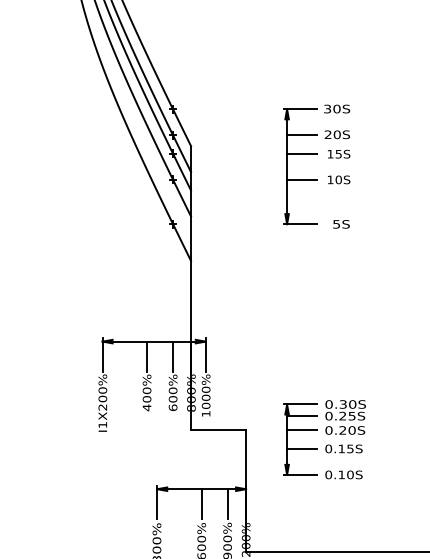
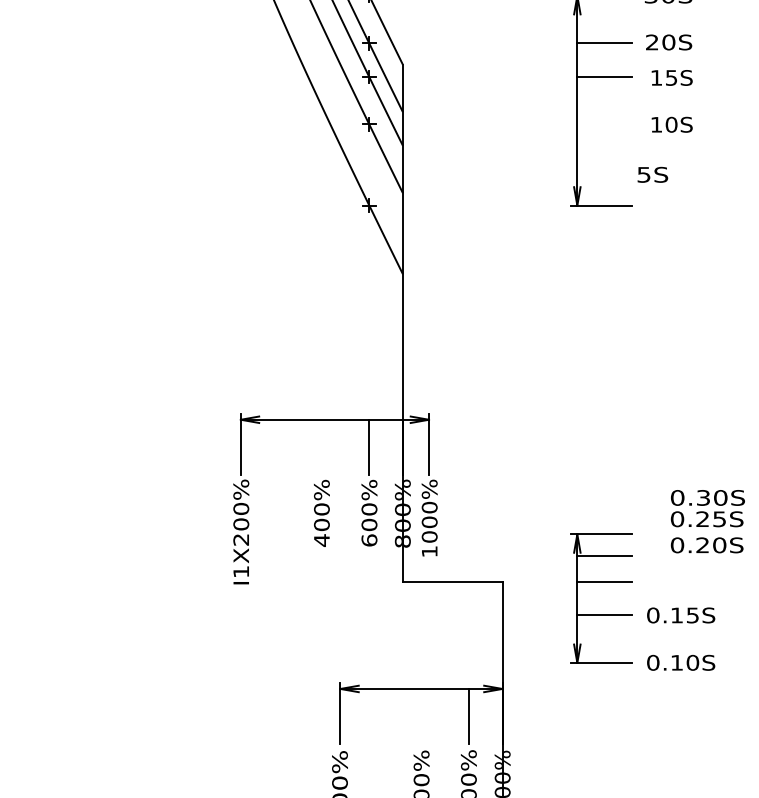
line: (302, 179) -> (605, 124), removed
text: (341, 224) -> (652, 175), moved
line: (147, 356) -> (322, 446), removed
text: (345, 417) -> (707, 521), moved
line: (201, 504) -> (421, 716), removed

